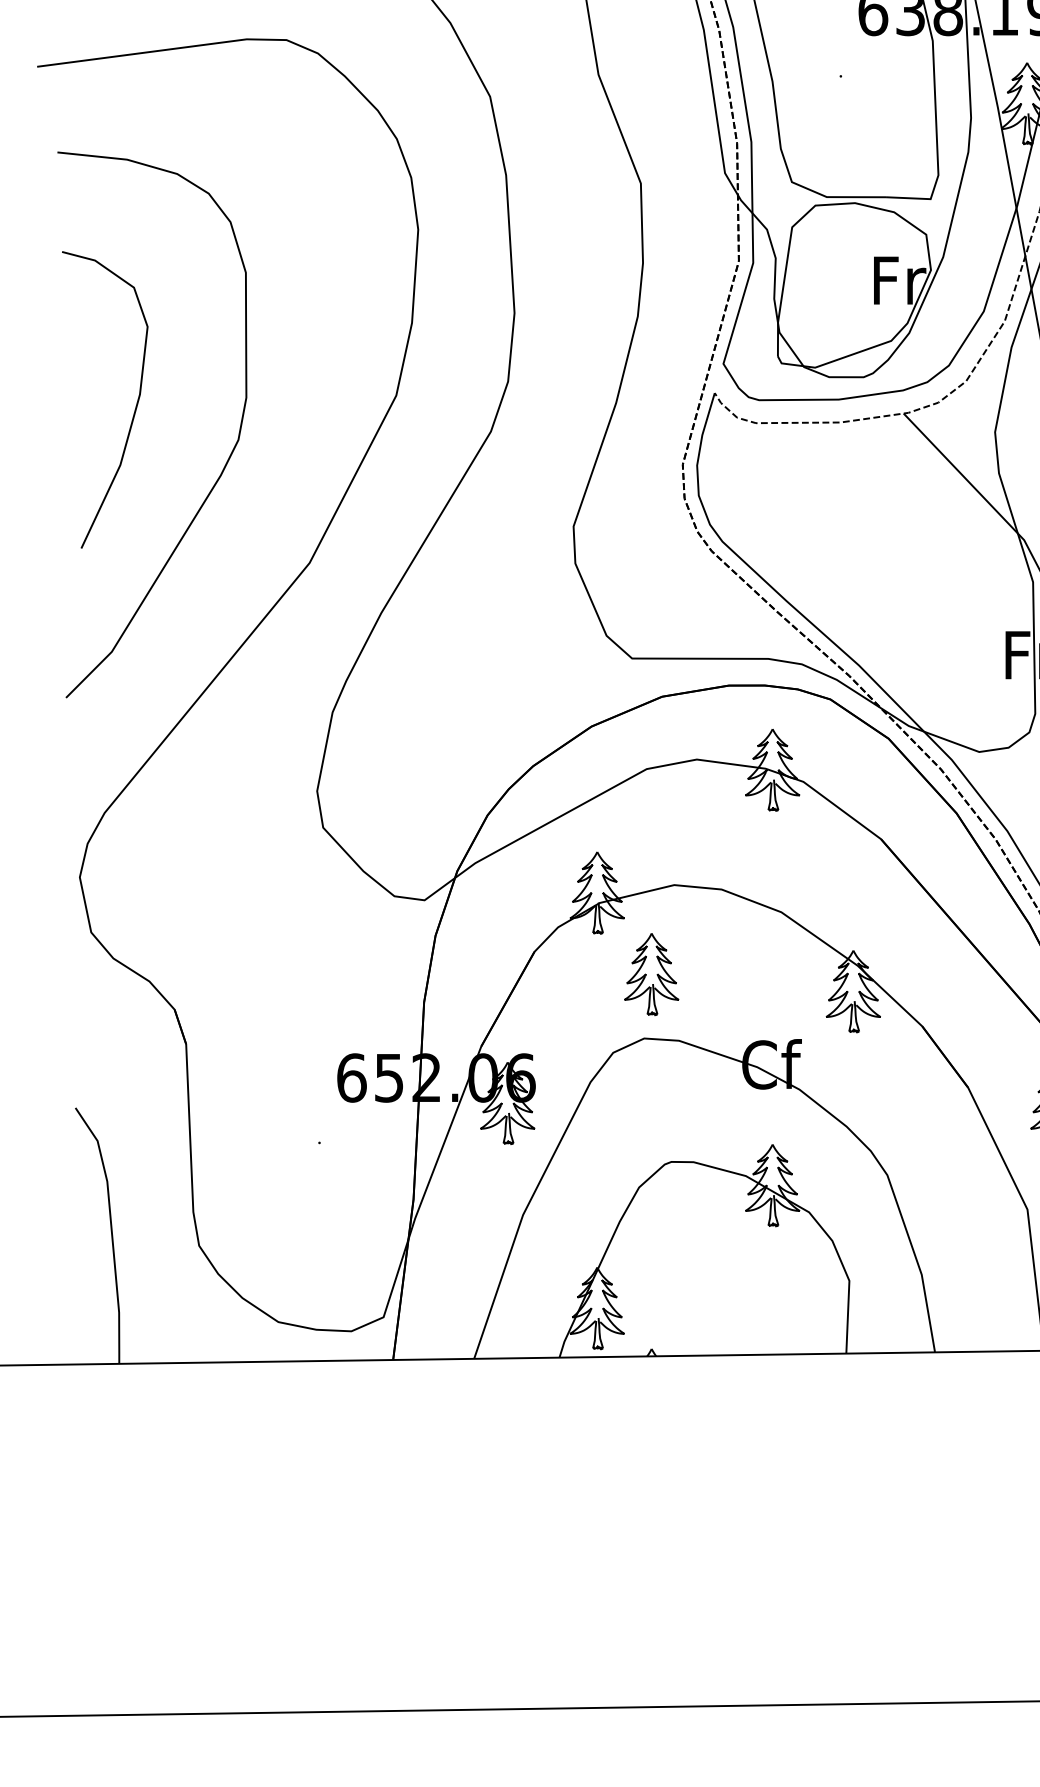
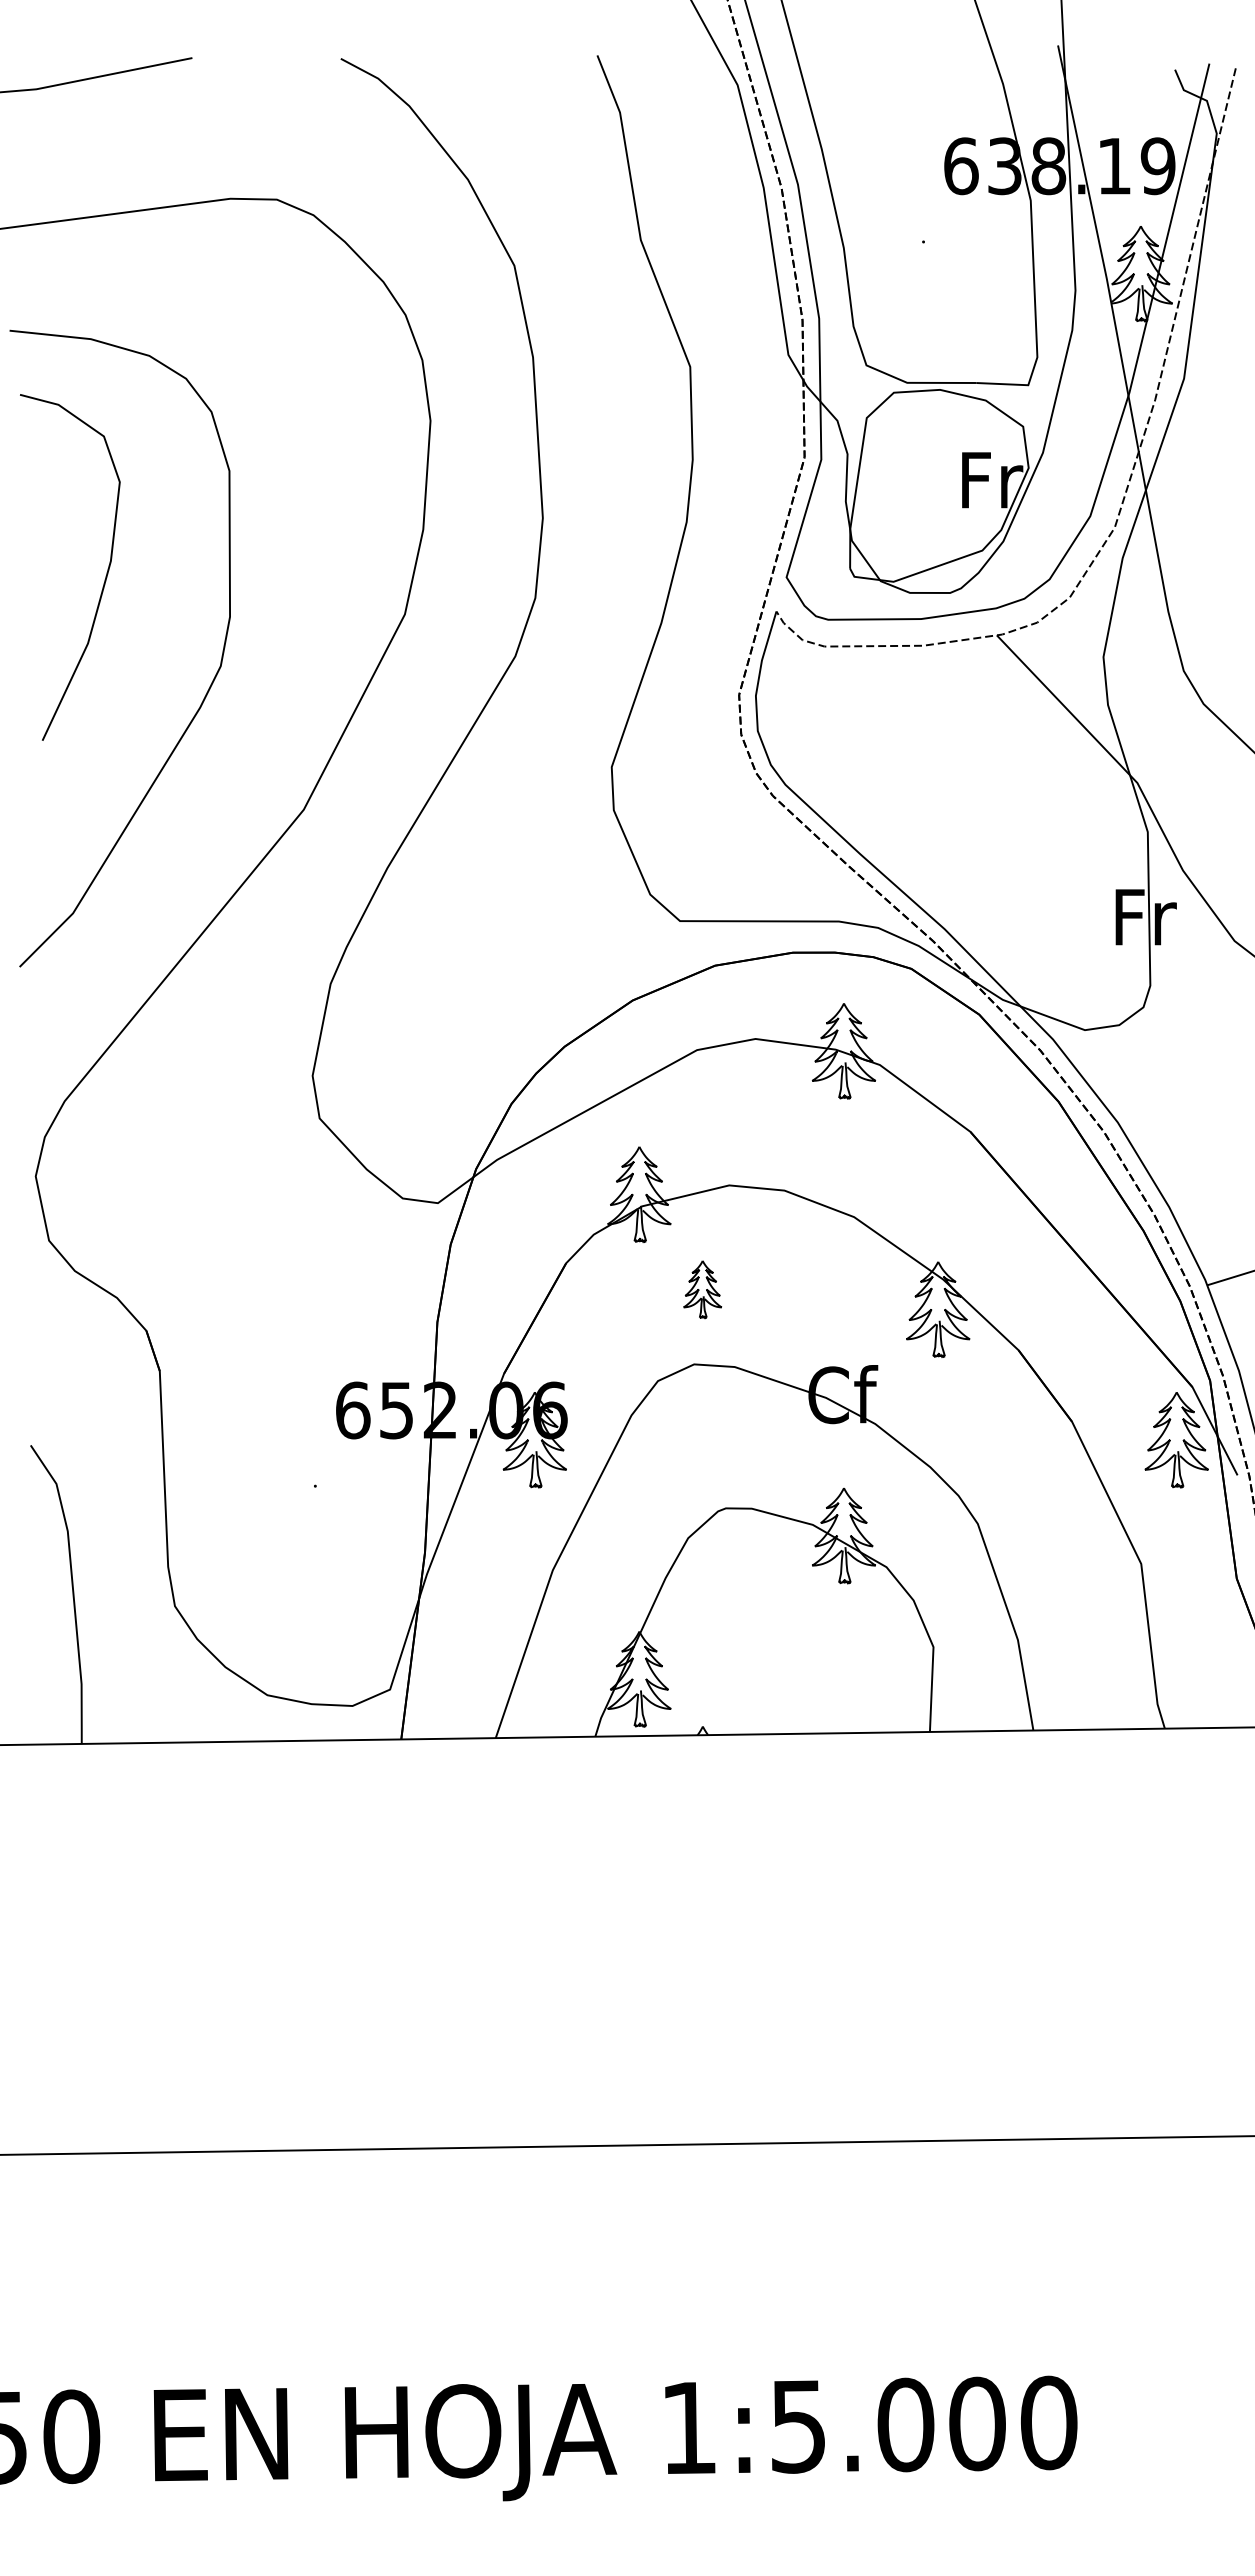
curve: (134, 410) -> (104, 579), moved
part: (651, 974) -> (702, 1289), size x0.6

